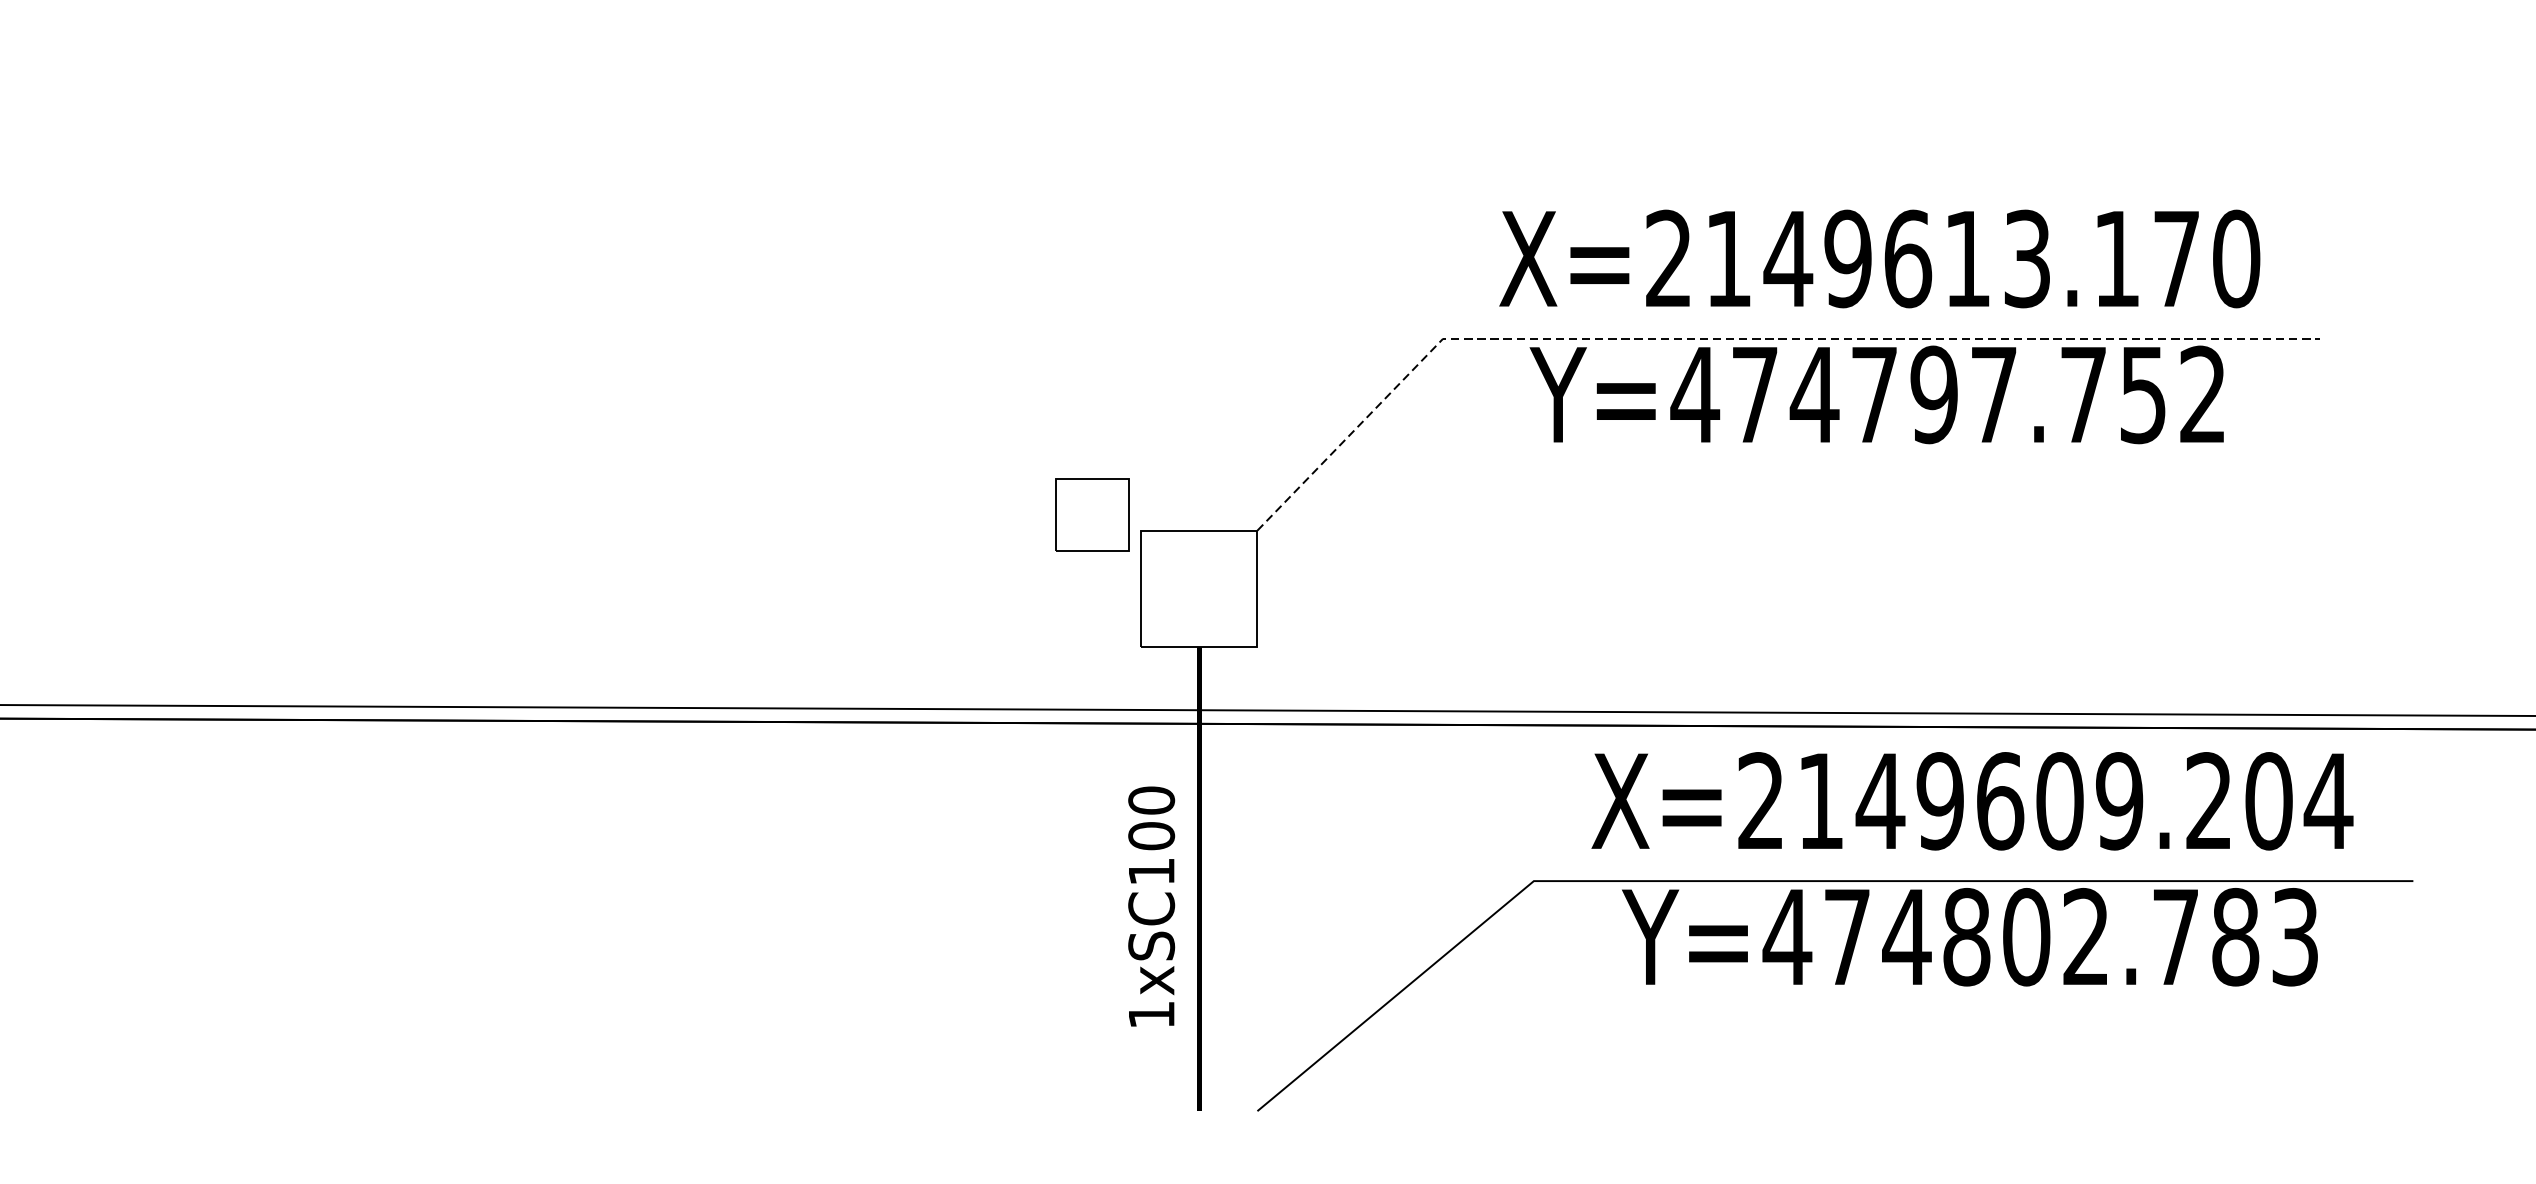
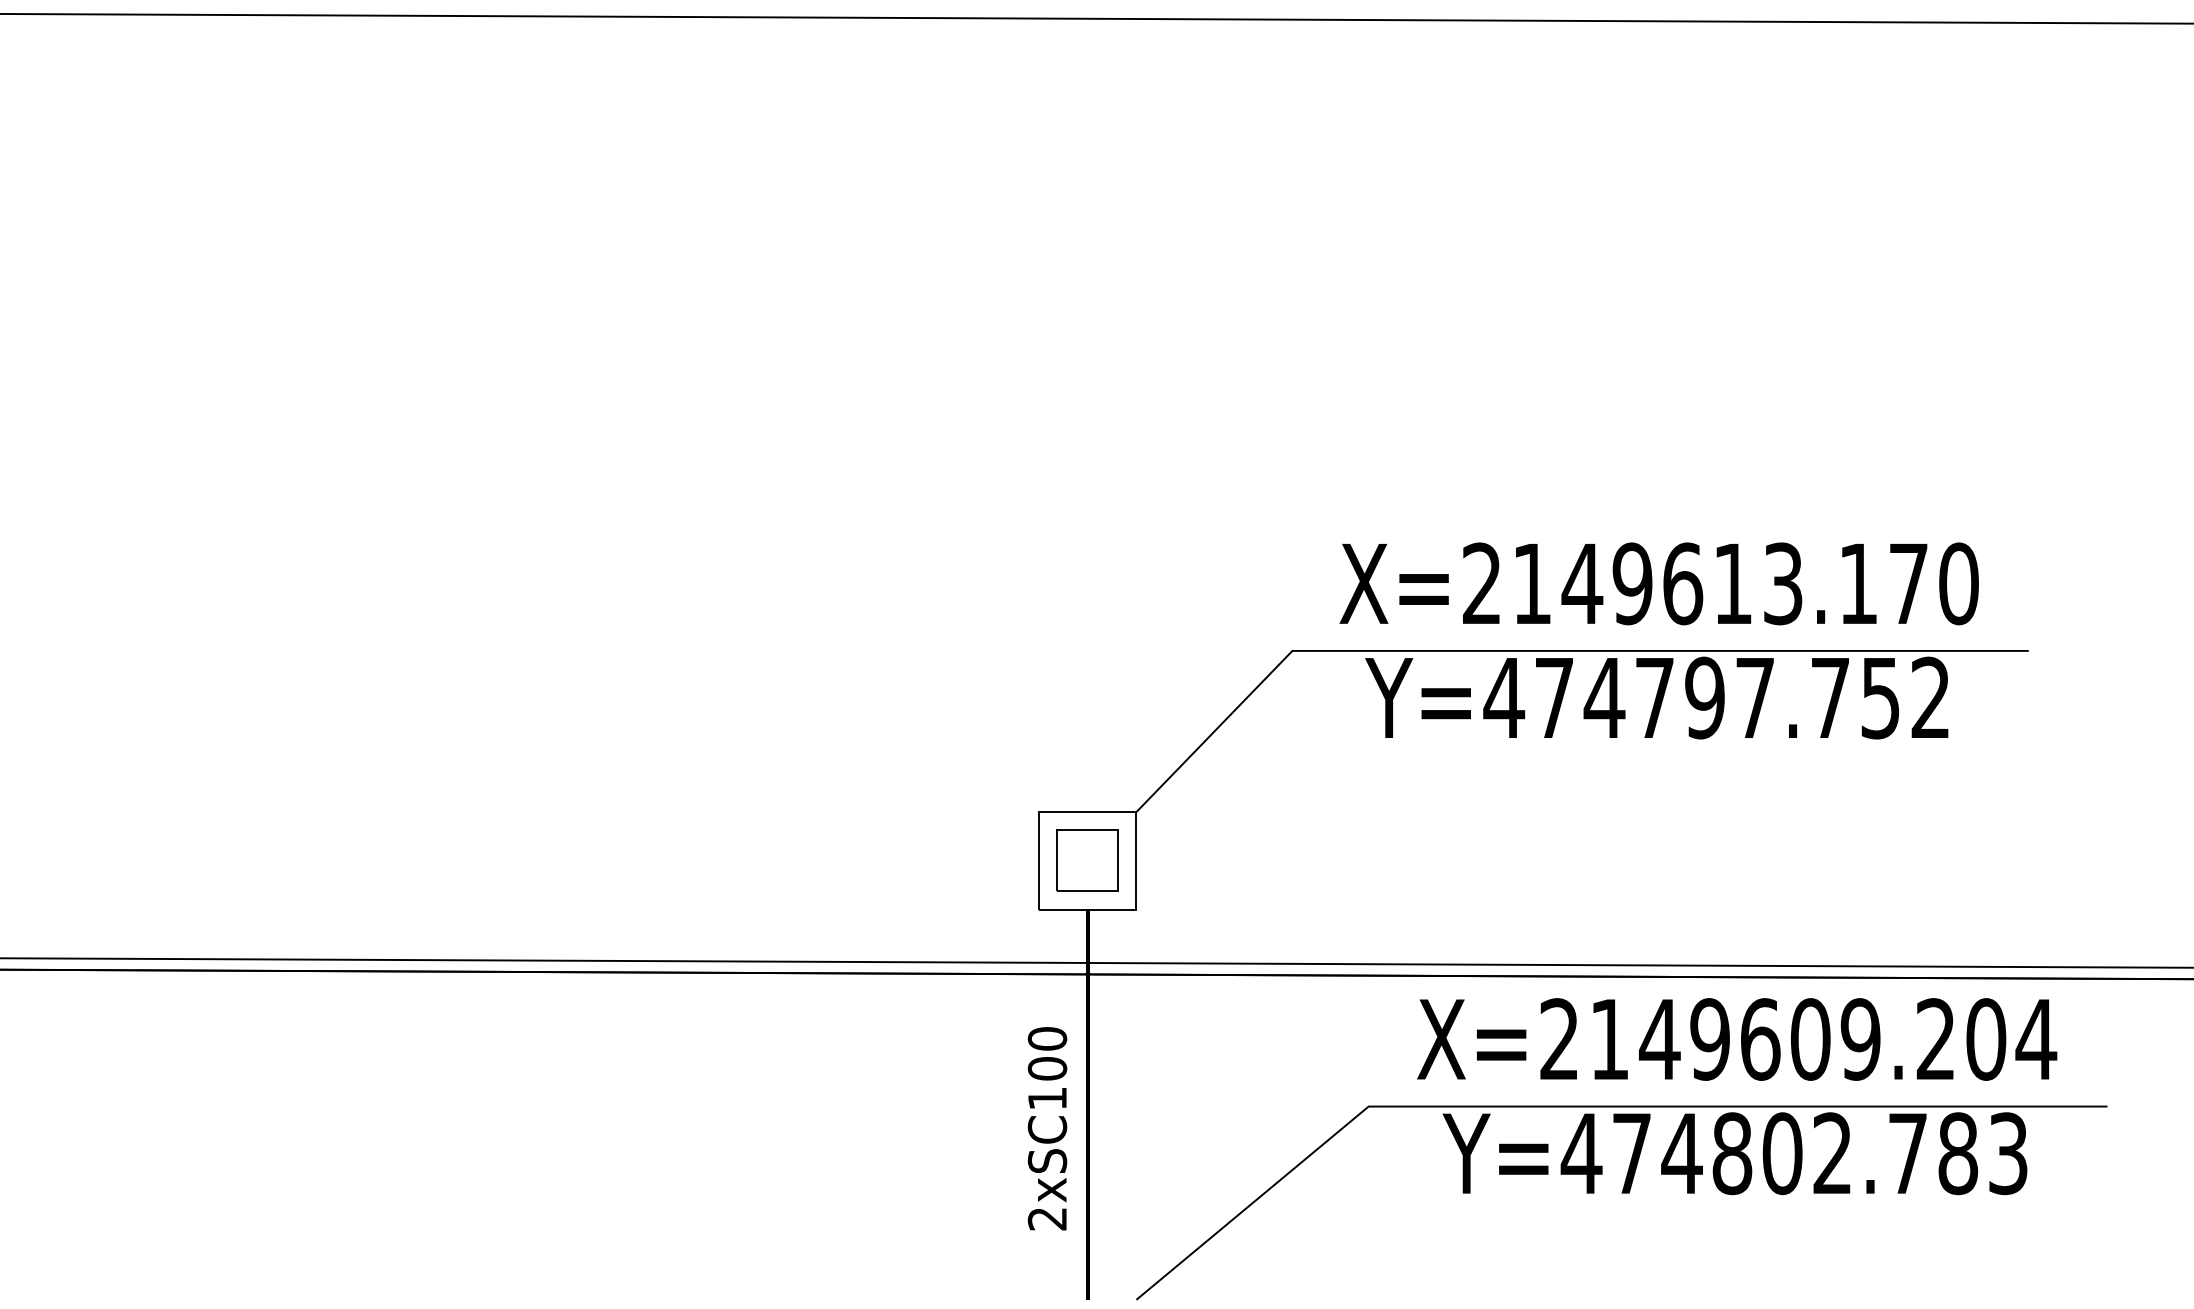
line: (1747, 338) -> (1548, 650), dashed -> solid
part: (1092, 514) -> (1087, 860), moved
text: (1150, 1015) -> (1046, 1219), 1xSC100 -> 2xSC100

